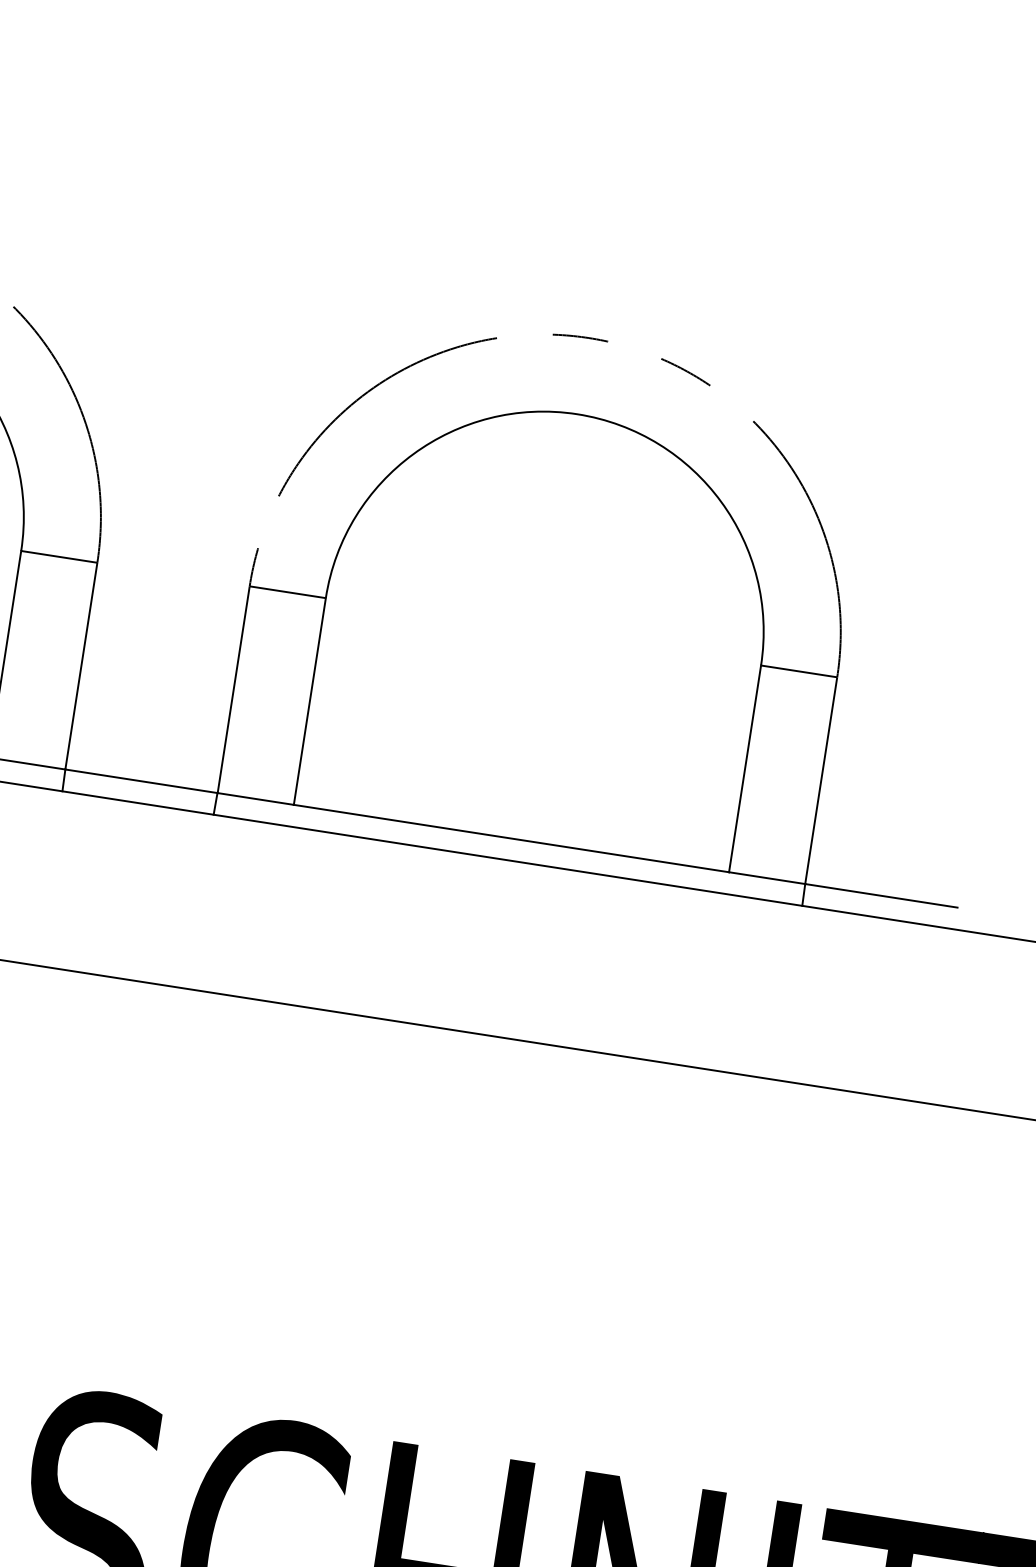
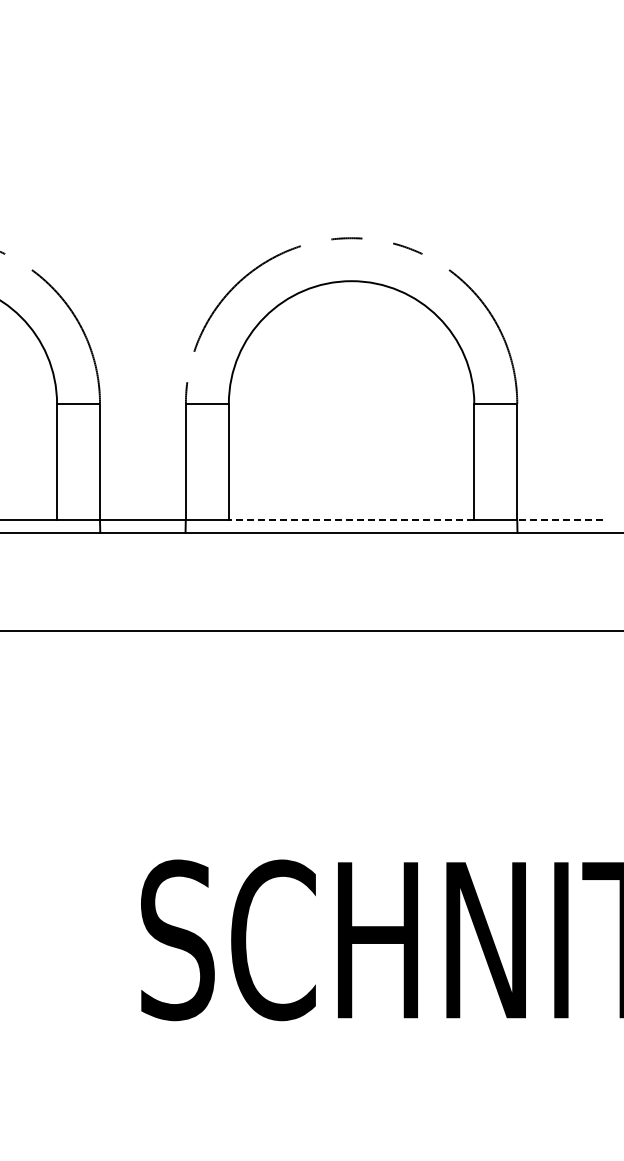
line: (511, 838) -> (351, 520), solid -> dashed
line: (881, 895) -> (560, 520), solid -> dashed

